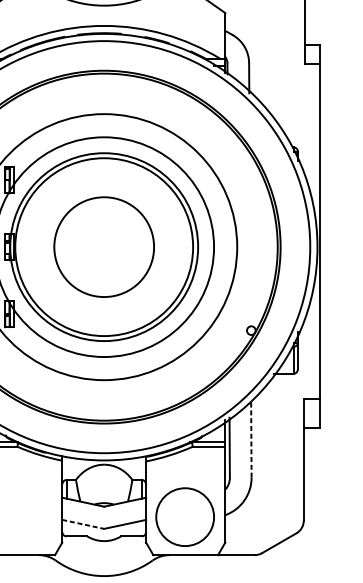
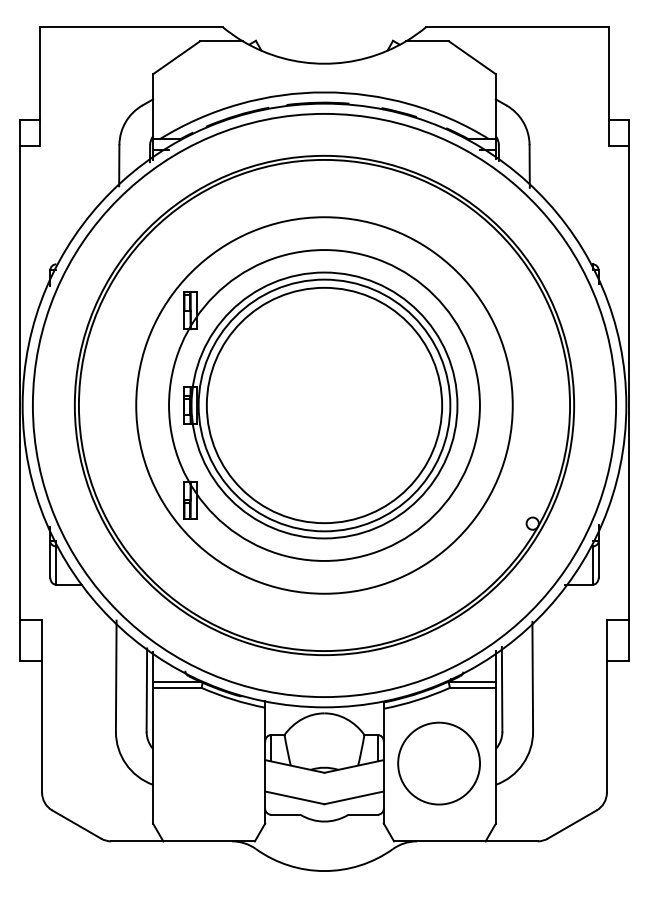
circle: (104, 247) -> (324, 405), size x1.67
line: (251, 438) -> (532, 676), dashed -> solid
circle: (184, 517) -> (438, 763), moved
line: (83, 524) -> (295, 797), dashed -> solid

